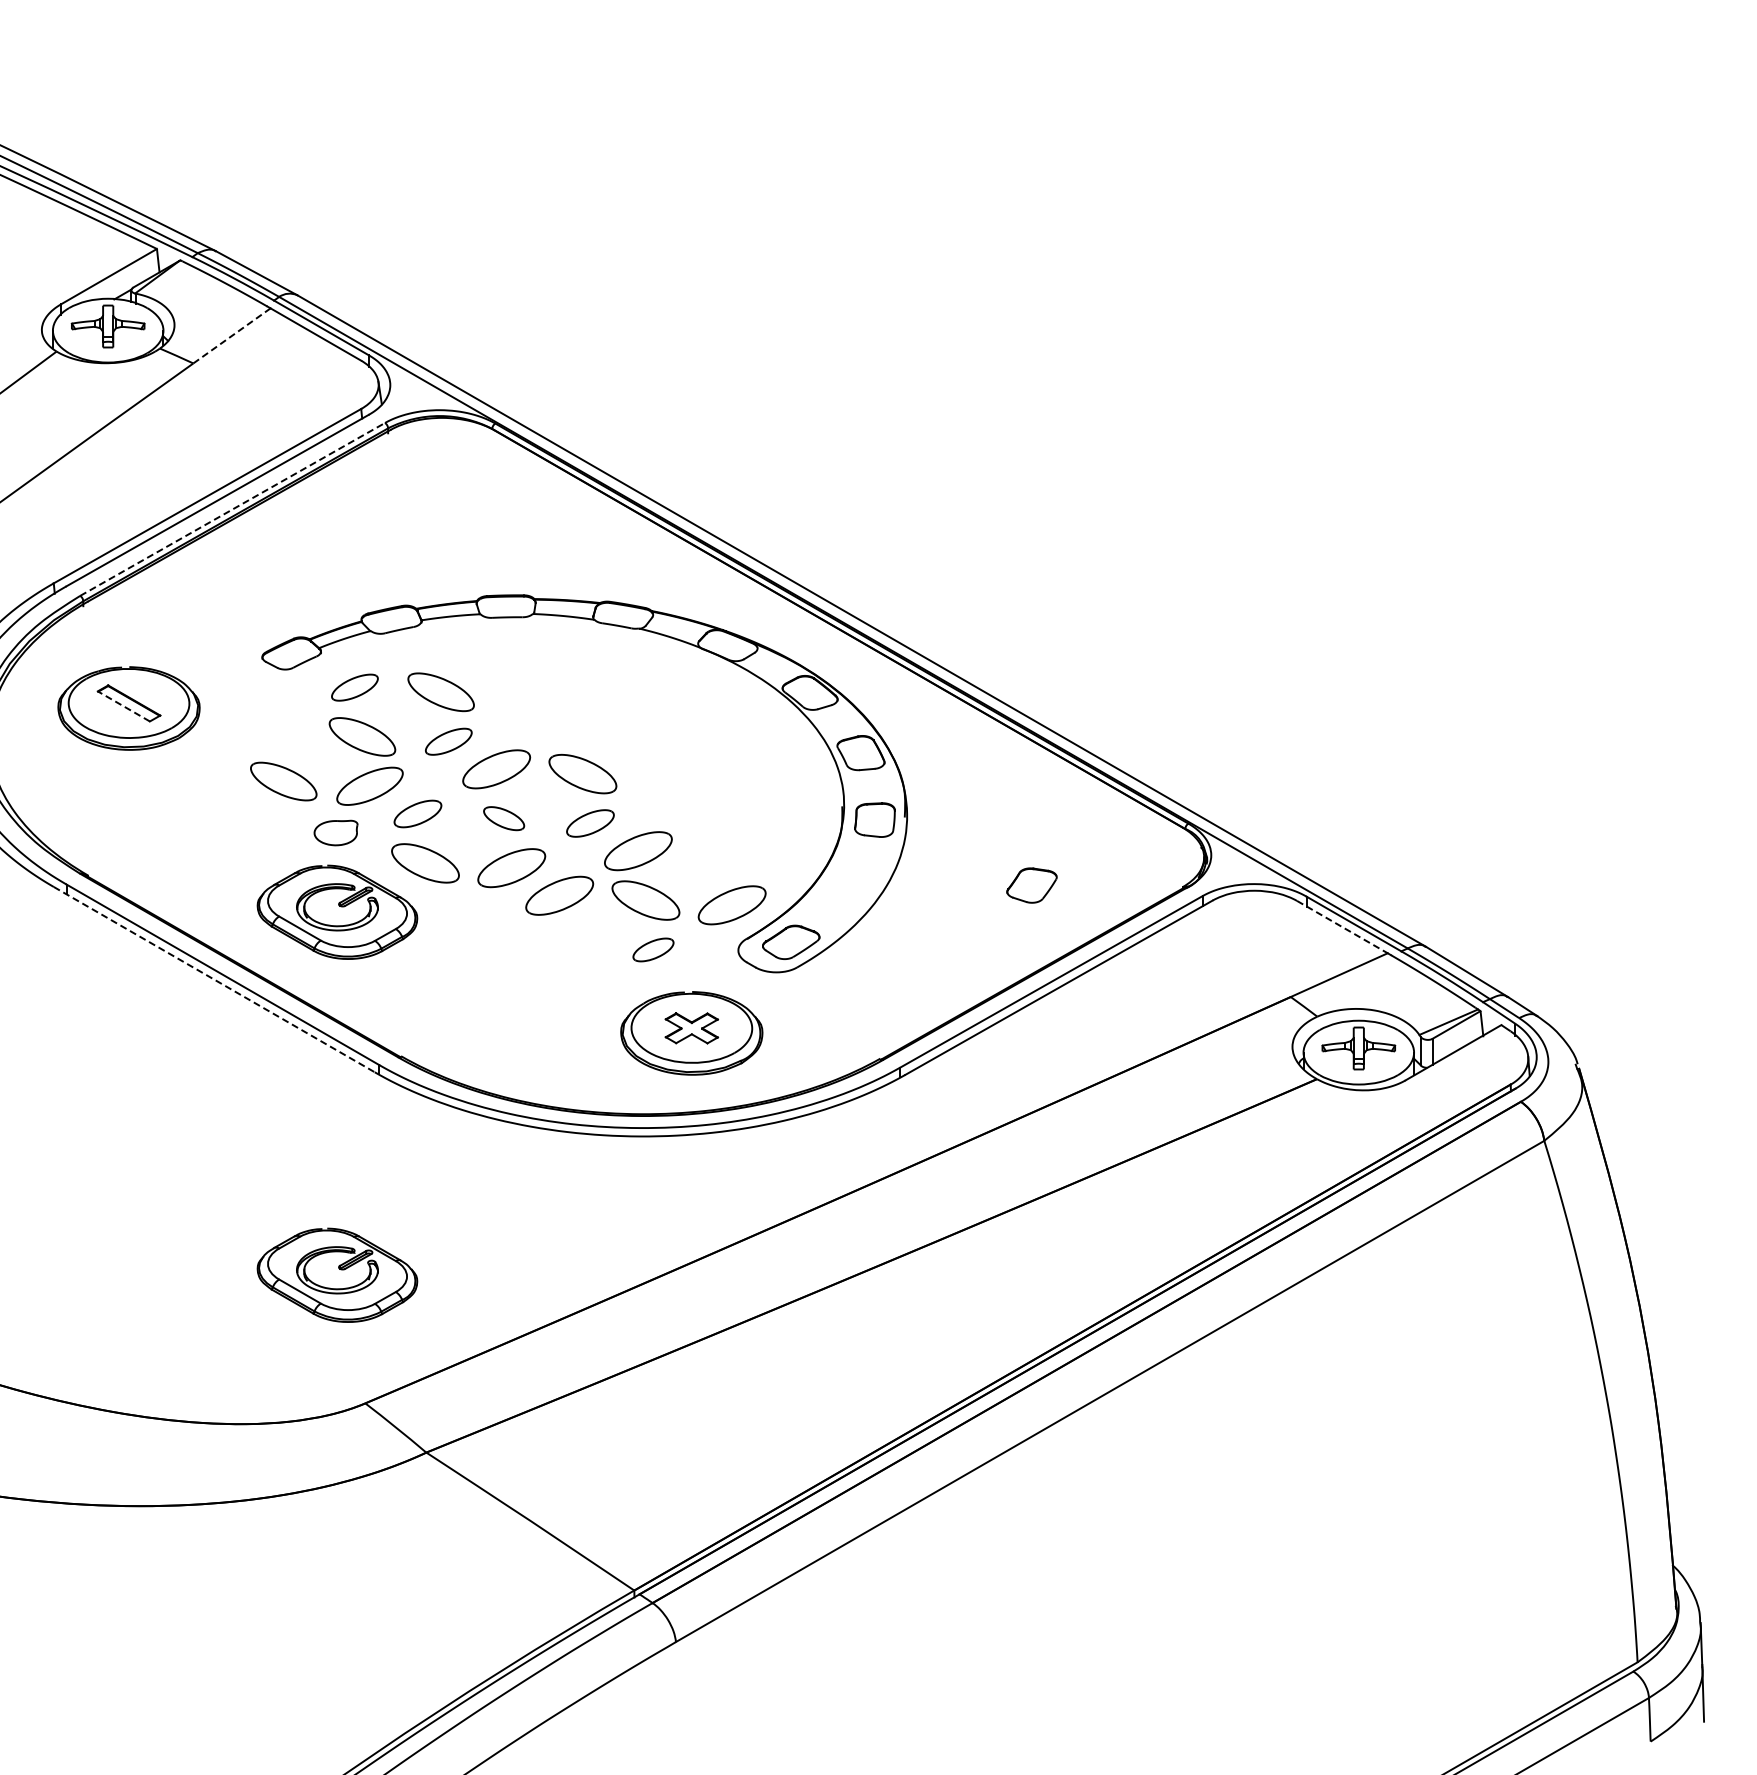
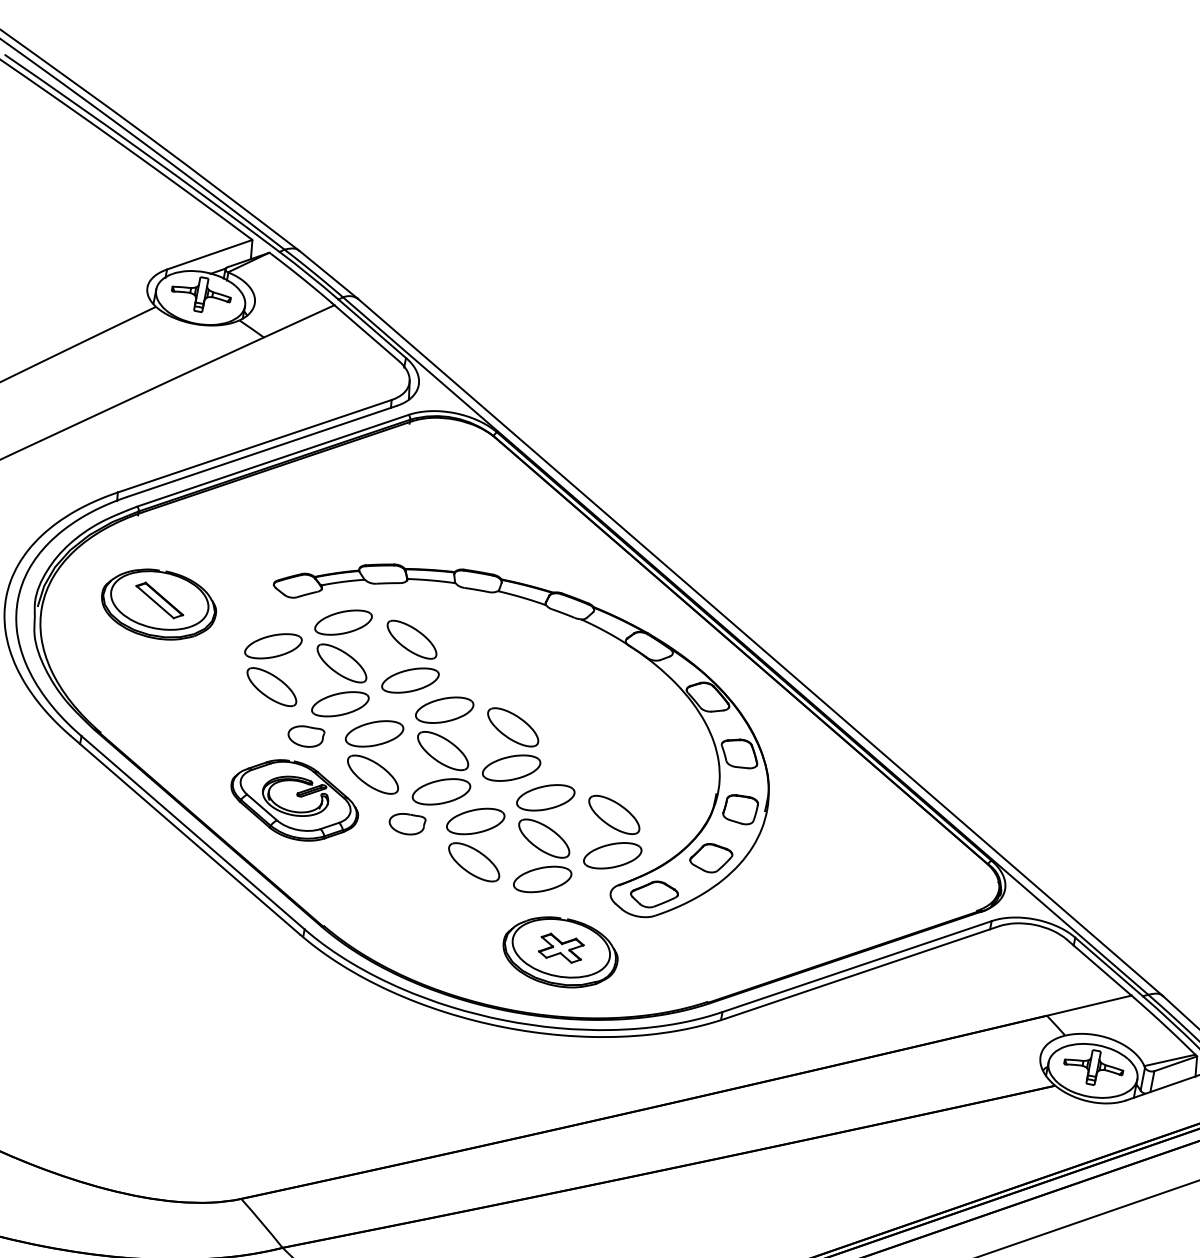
line: (232, 335) -> (299, 321), dashed -> solid
line: (233, 509) -> (273, 460), dashed -> solid
part: (354, 687) -> (343, 622), size x1.43
line: (123, 706) -> (154, 602), dashed -> solid
part: (275, 731) -> (273, 645), added
part: (448, 741) -> (410, 680), size x1.43
part: (417, 813) -> (374, 733), size x1.43
part: (503, 818) -> (442, 750), size x1.67
part: (590, 823) -> (511, 768), size x1.43
part: (724, 855) -> (614, 814), added
part: (1031, 885) -> (710, 858), moved
part: (477, 914) -> (406, 823), added
line: (1342, 927) -> (1099, 967), dashed -> solid
part: (566, 945) -> (473, 862), added
part: (653, 949) -> (542, 879), size x1.67
line: (214, 979) -> (185, 835), dashed -> solid
part: (337, 1274) -> (238, 1091), removed

